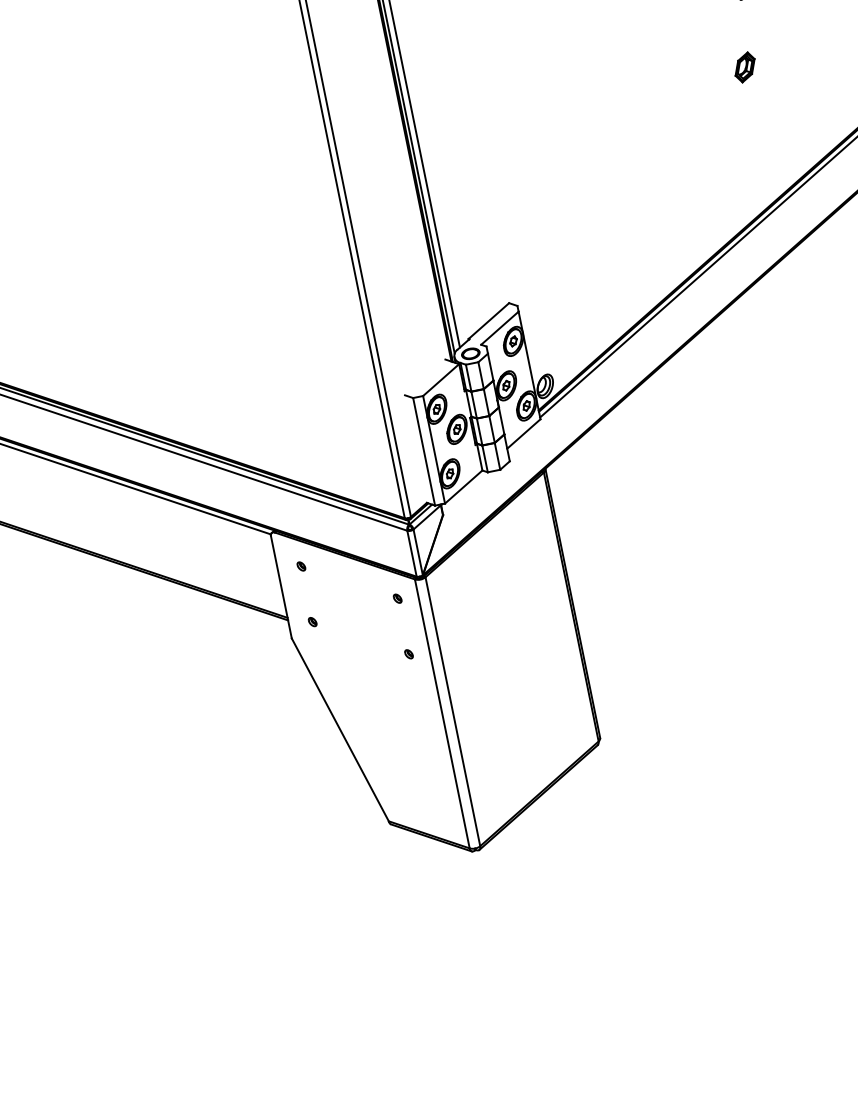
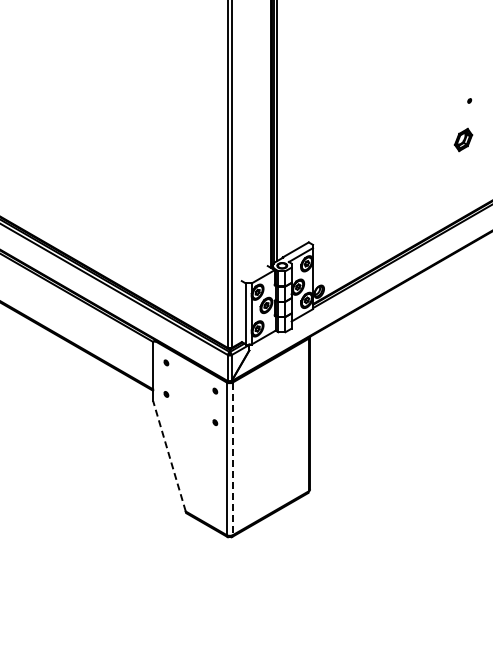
part: (745, 68) -> (463, 140), size x1.4
line: (452, 713) -> (232, 459), solid -> dashed
line: (340, 730) -> (169, 456), solid -> dashed

